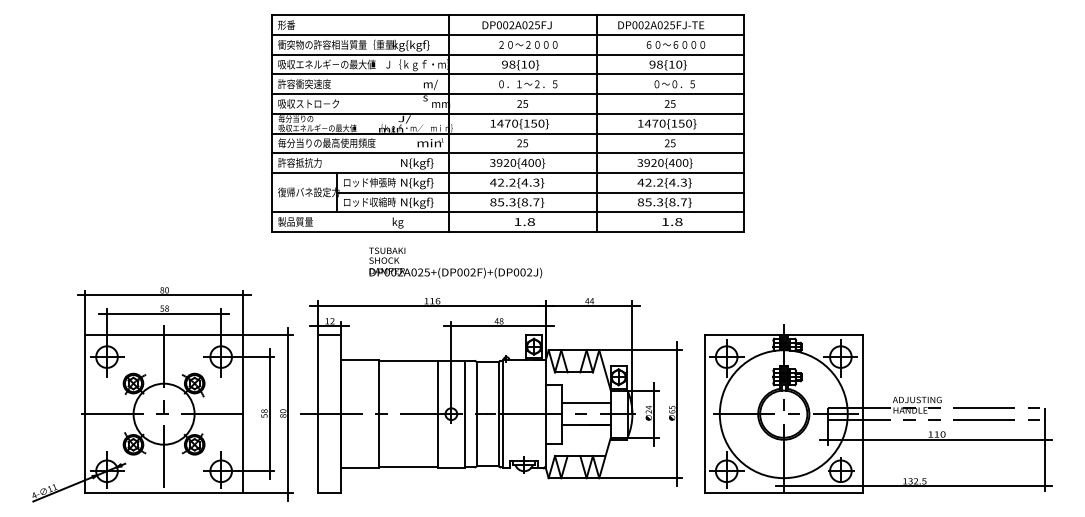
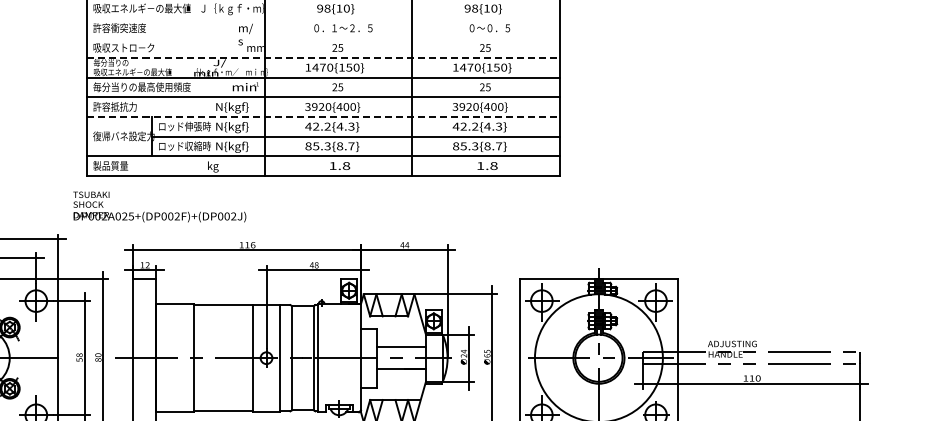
line: (508, 74) -> (323, 18), removed
line: (508, 94) -> (323, 38), removed
line: (508, 113) -> (323, 57), solid -> dashed
line: (508, 172) -> (323, 116), solid -> dashed
text: (455, 262) -> (159, 206), moved

